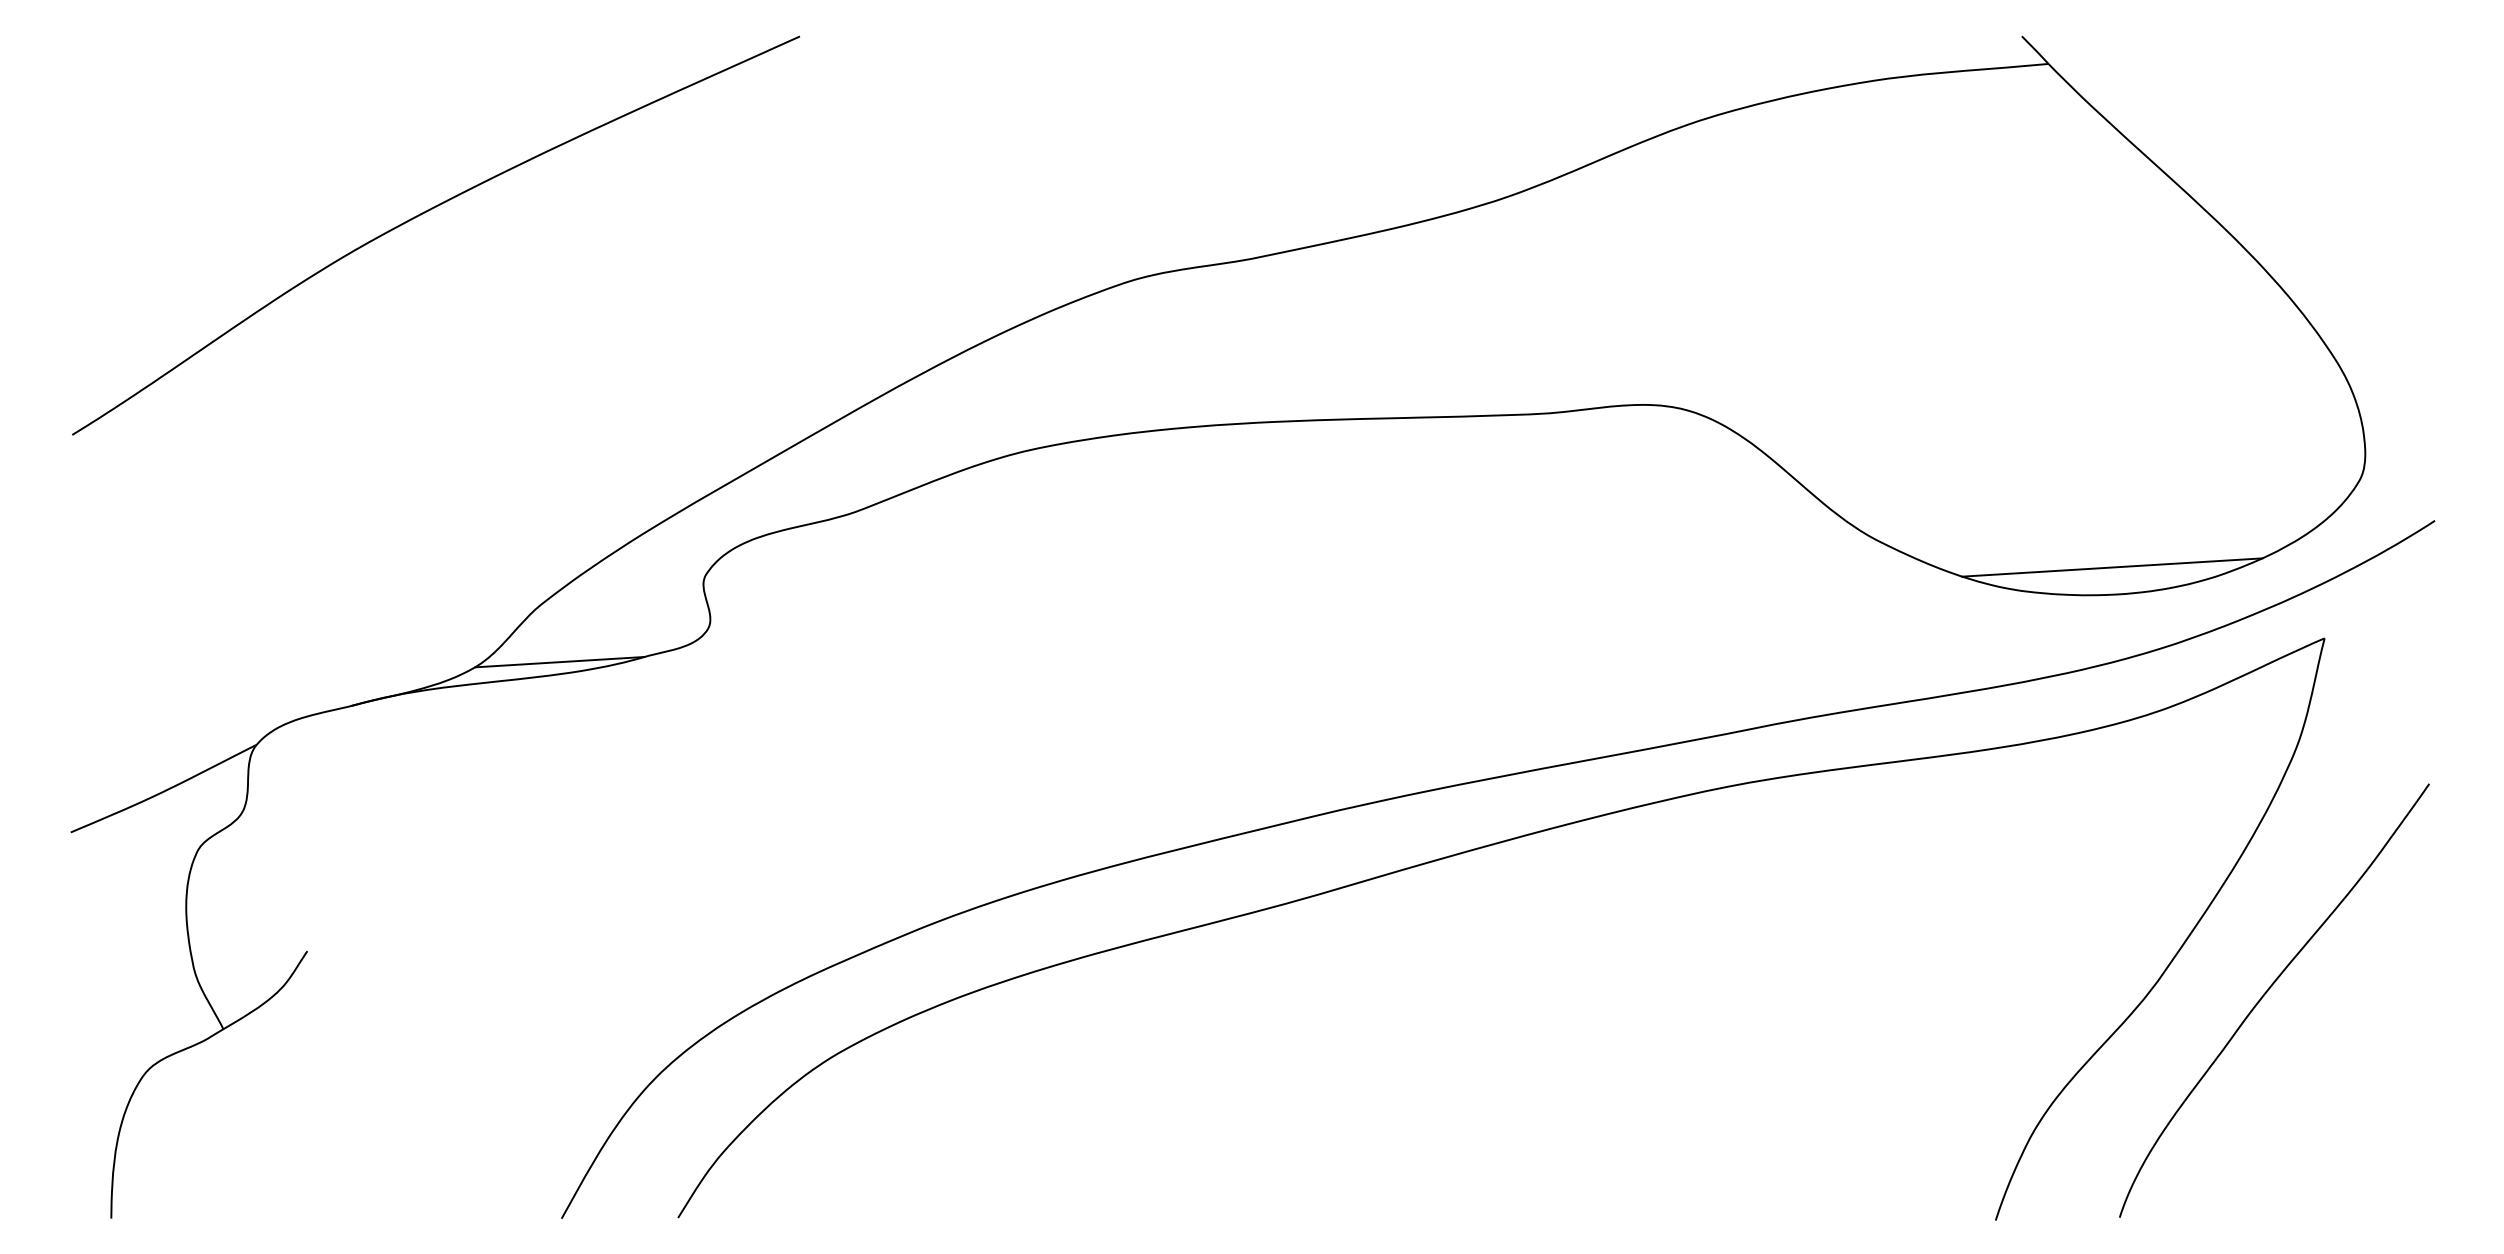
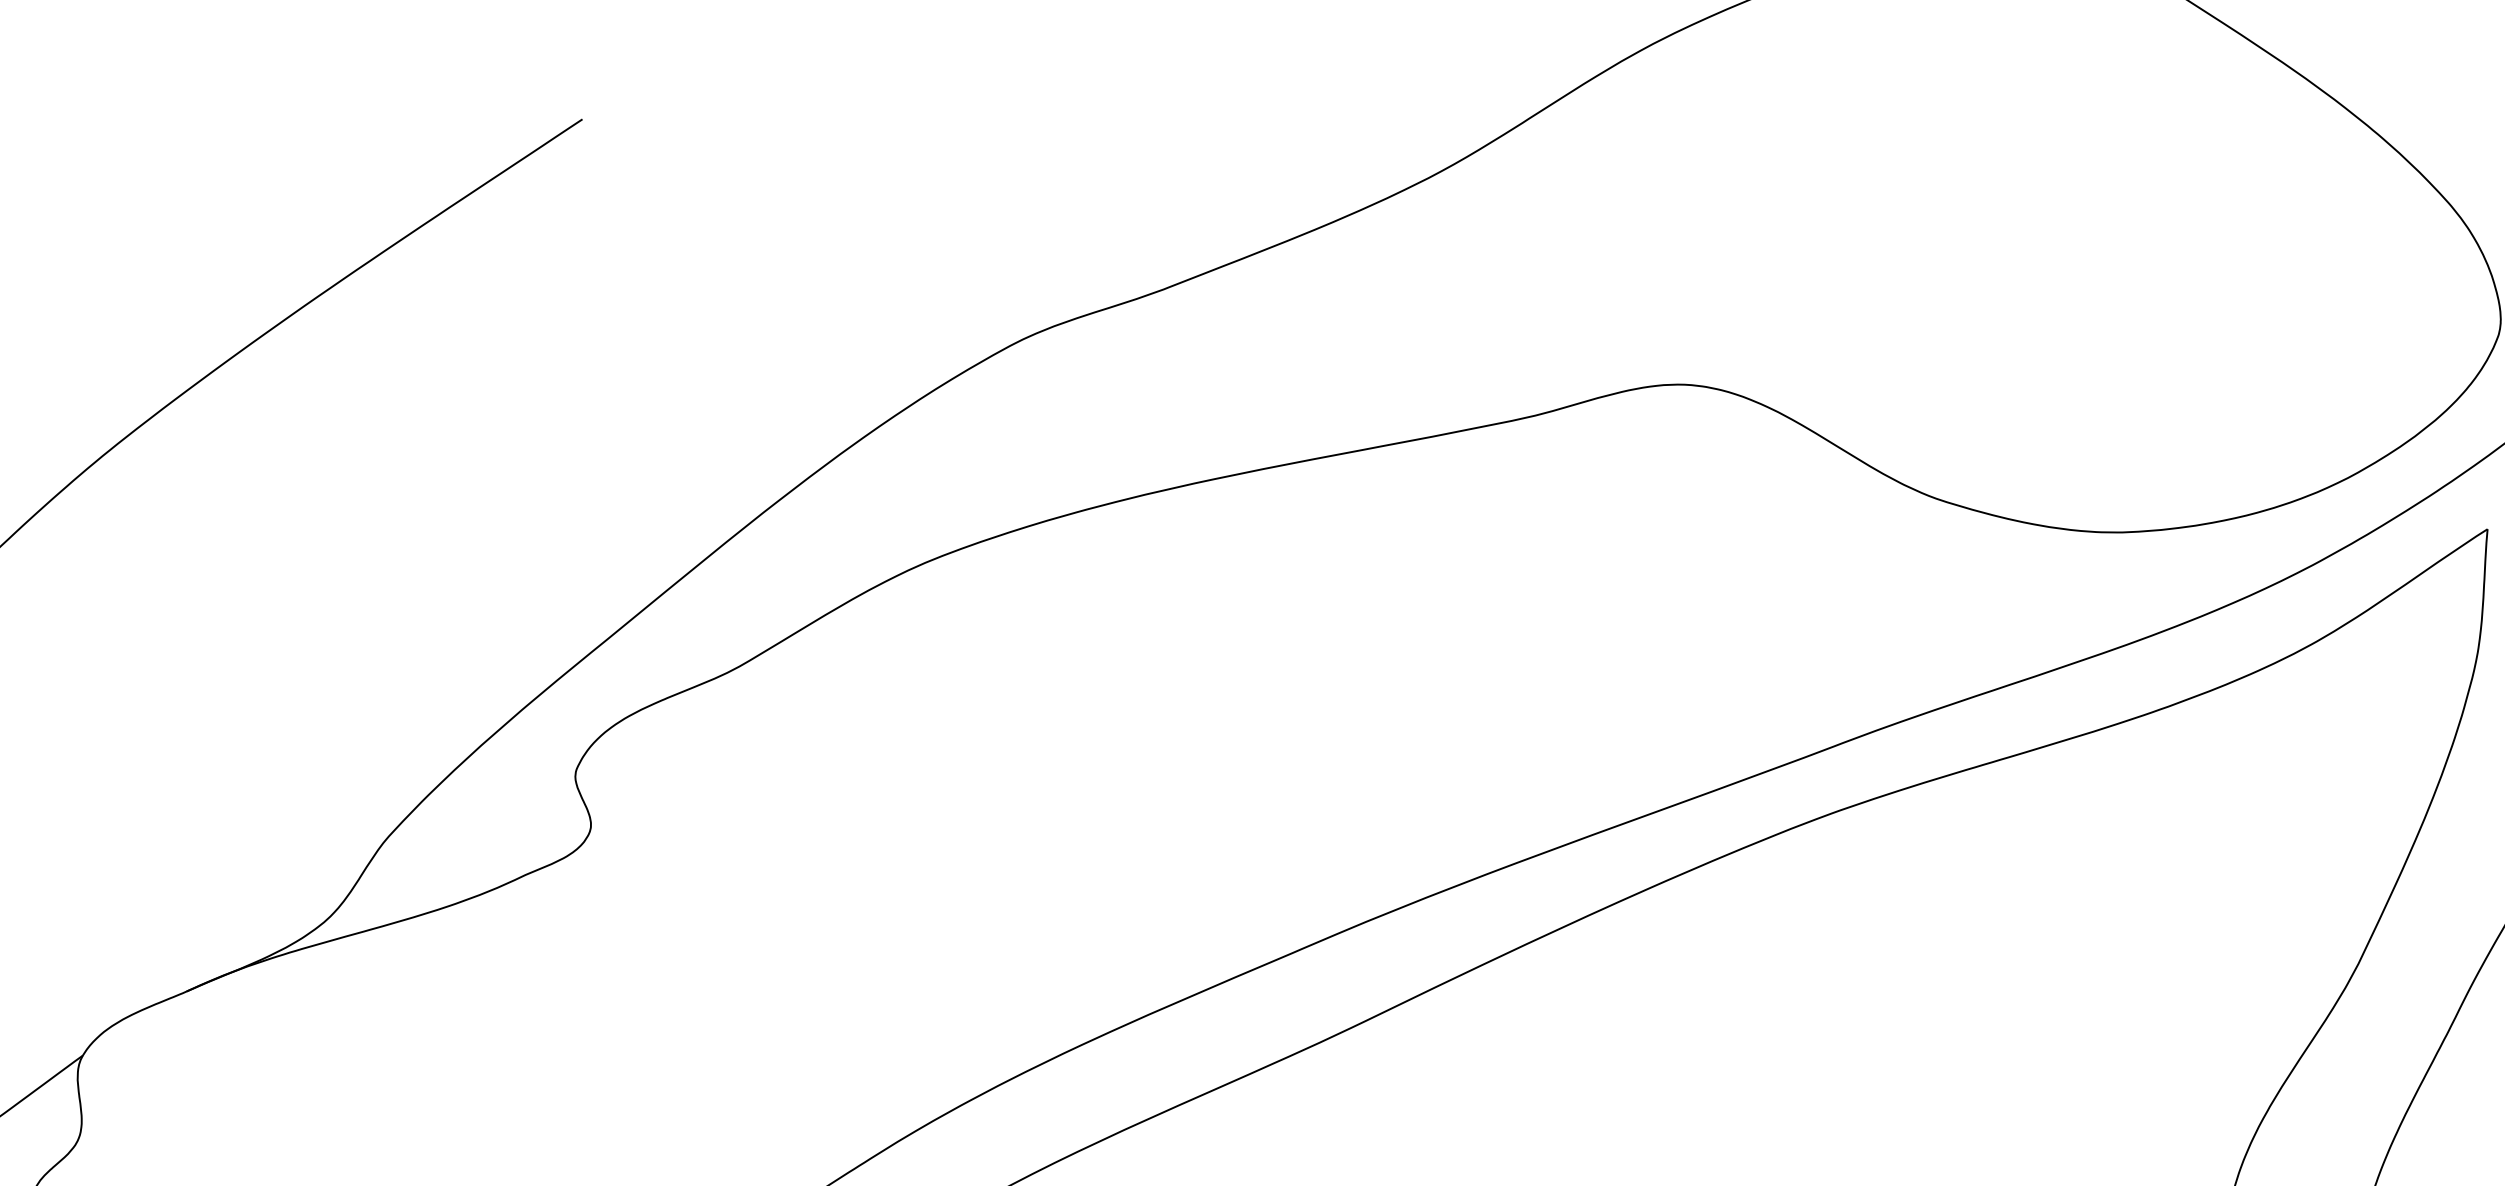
line: (2112, 567) -> (2225, 487), removed
line: (559, 662) -> (422, 900), removed

